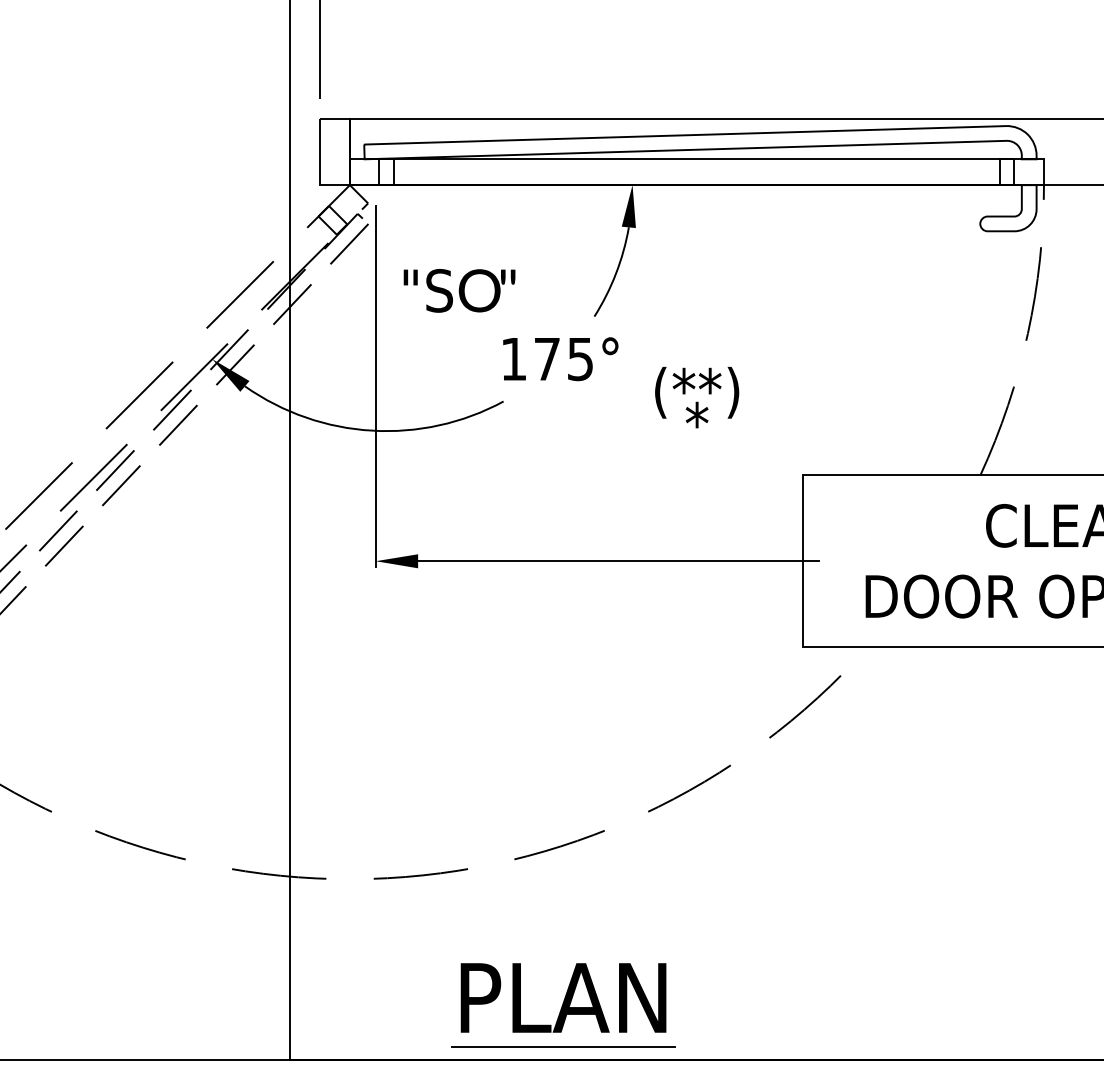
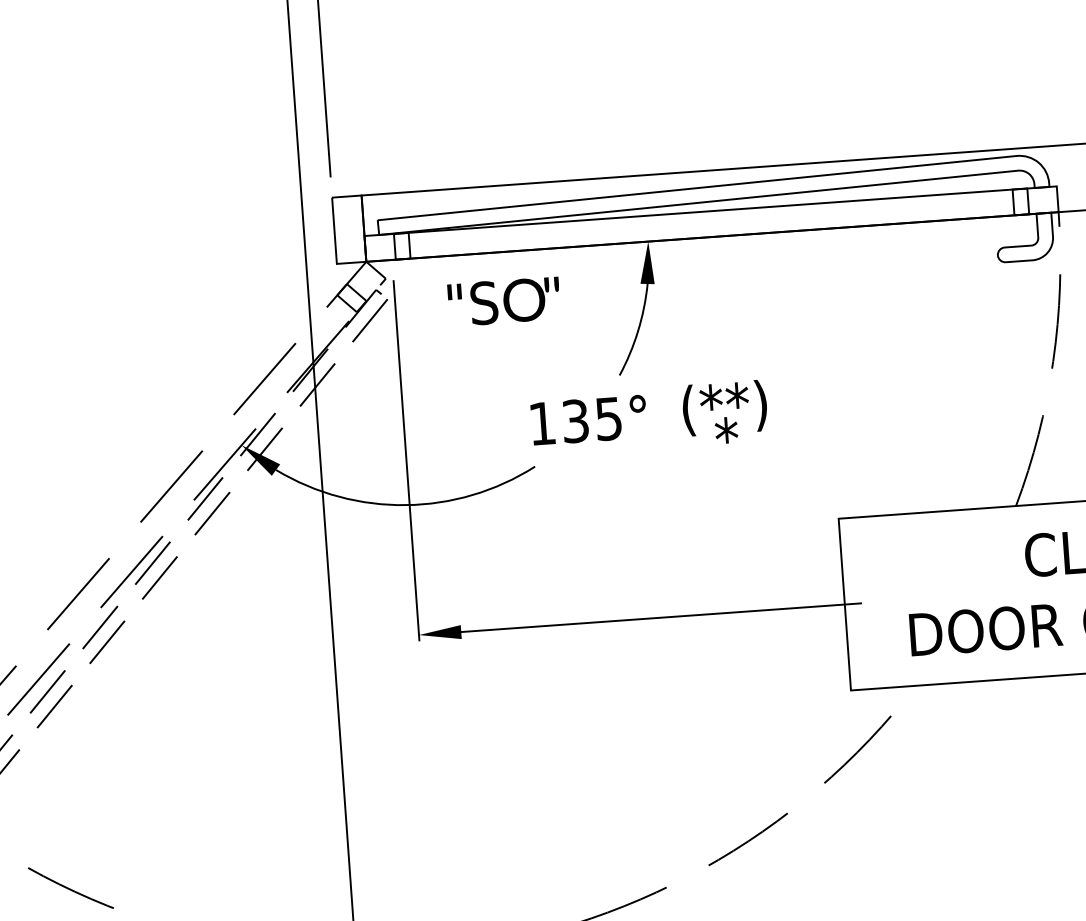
text: (459, 290) -> (504, 301), moved
text: (546, 359) -> (574, 421), 175° -> 135°
text: (697, 397) -> (725, 412), moved

